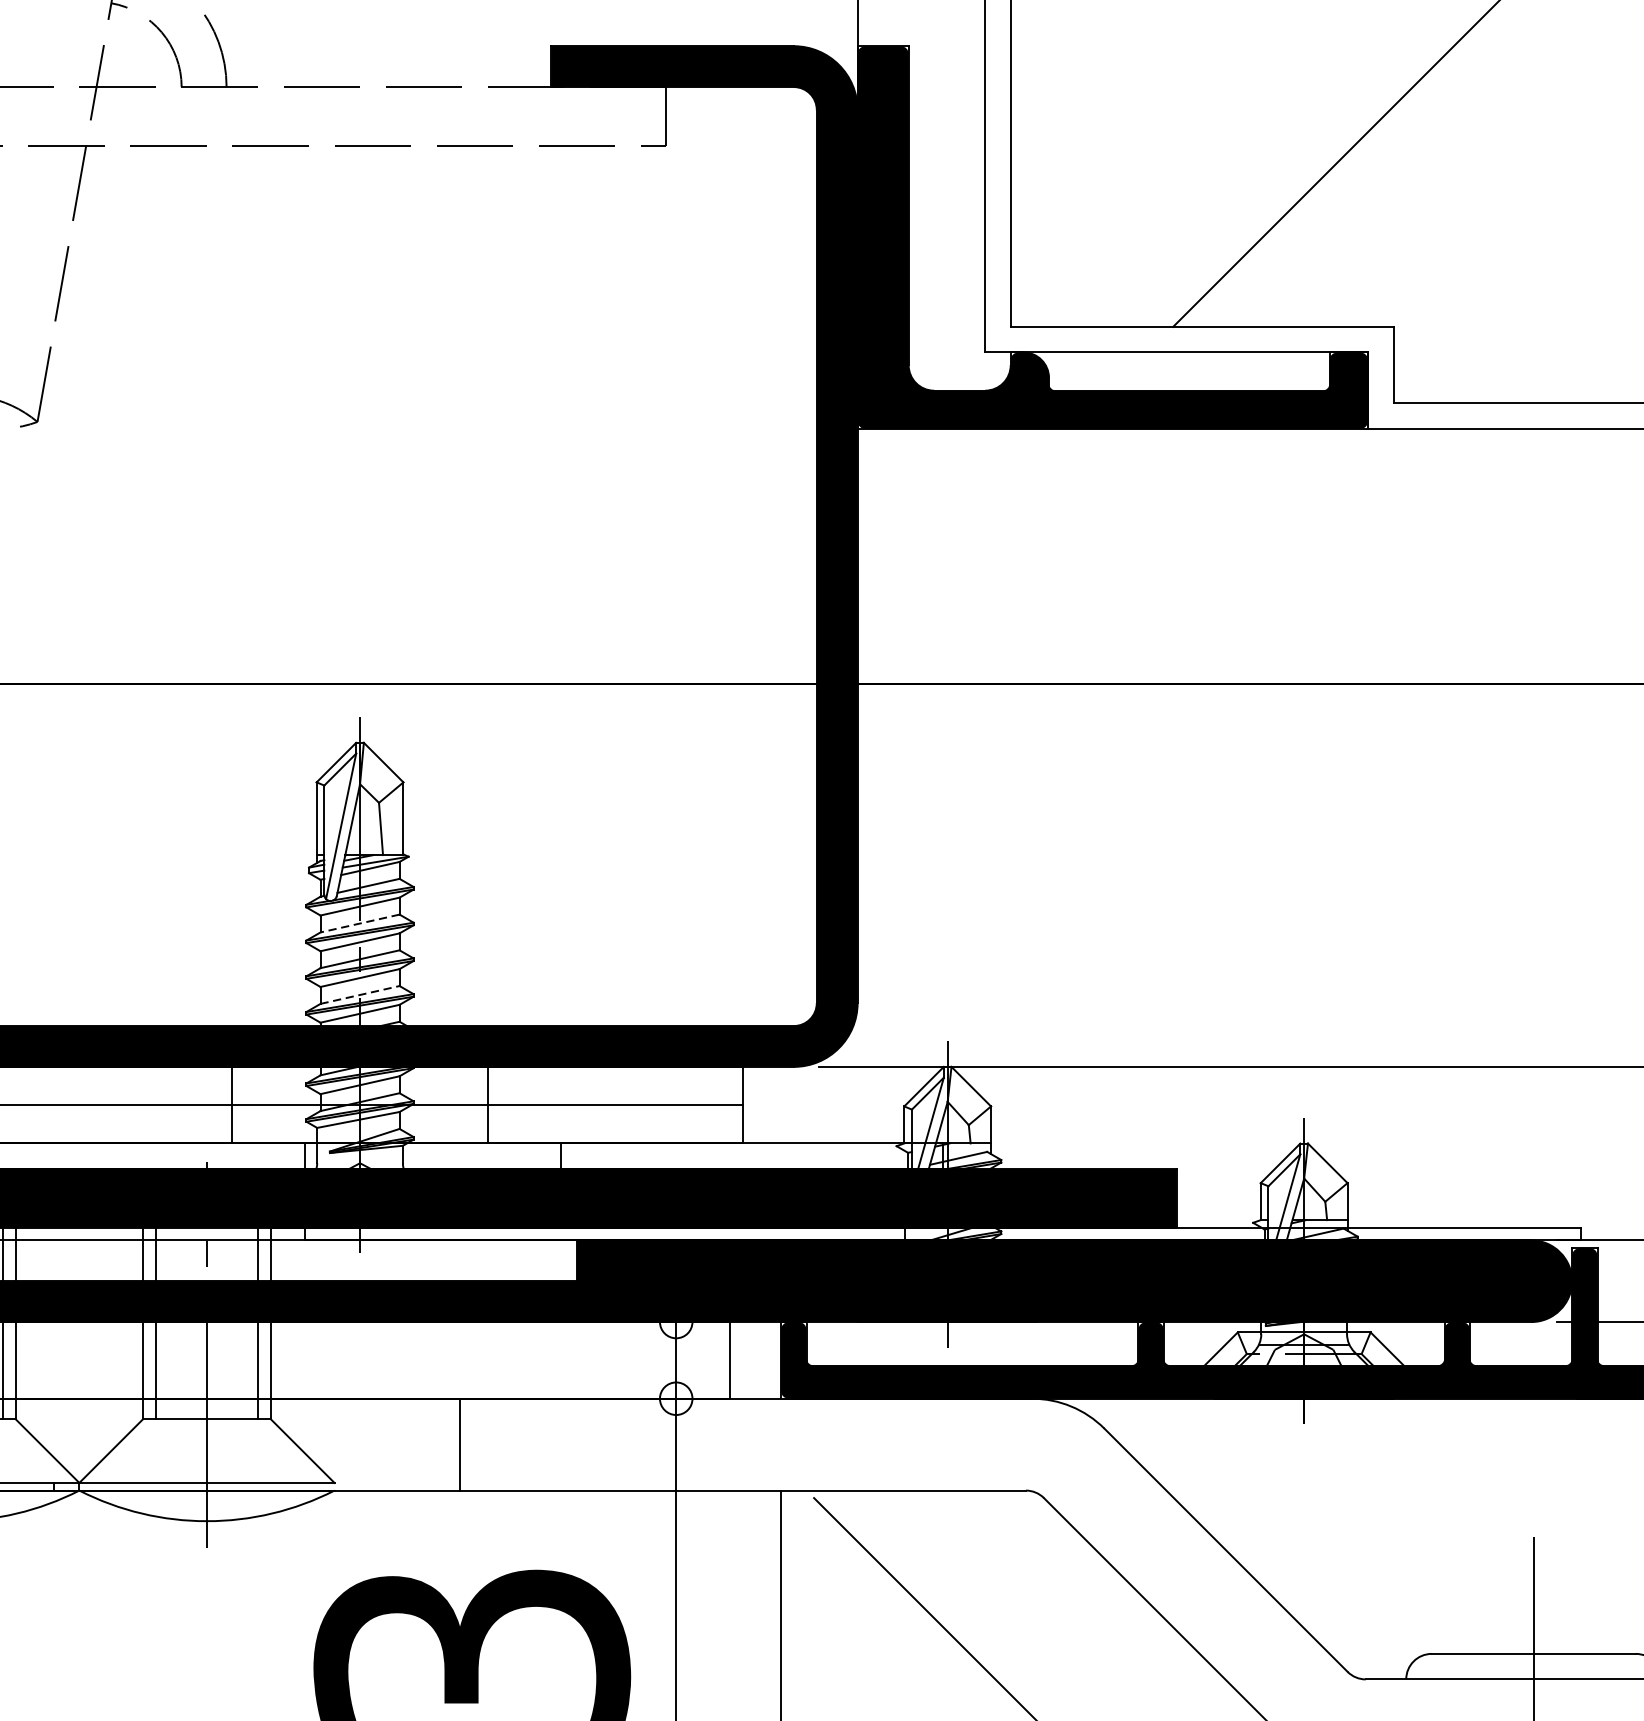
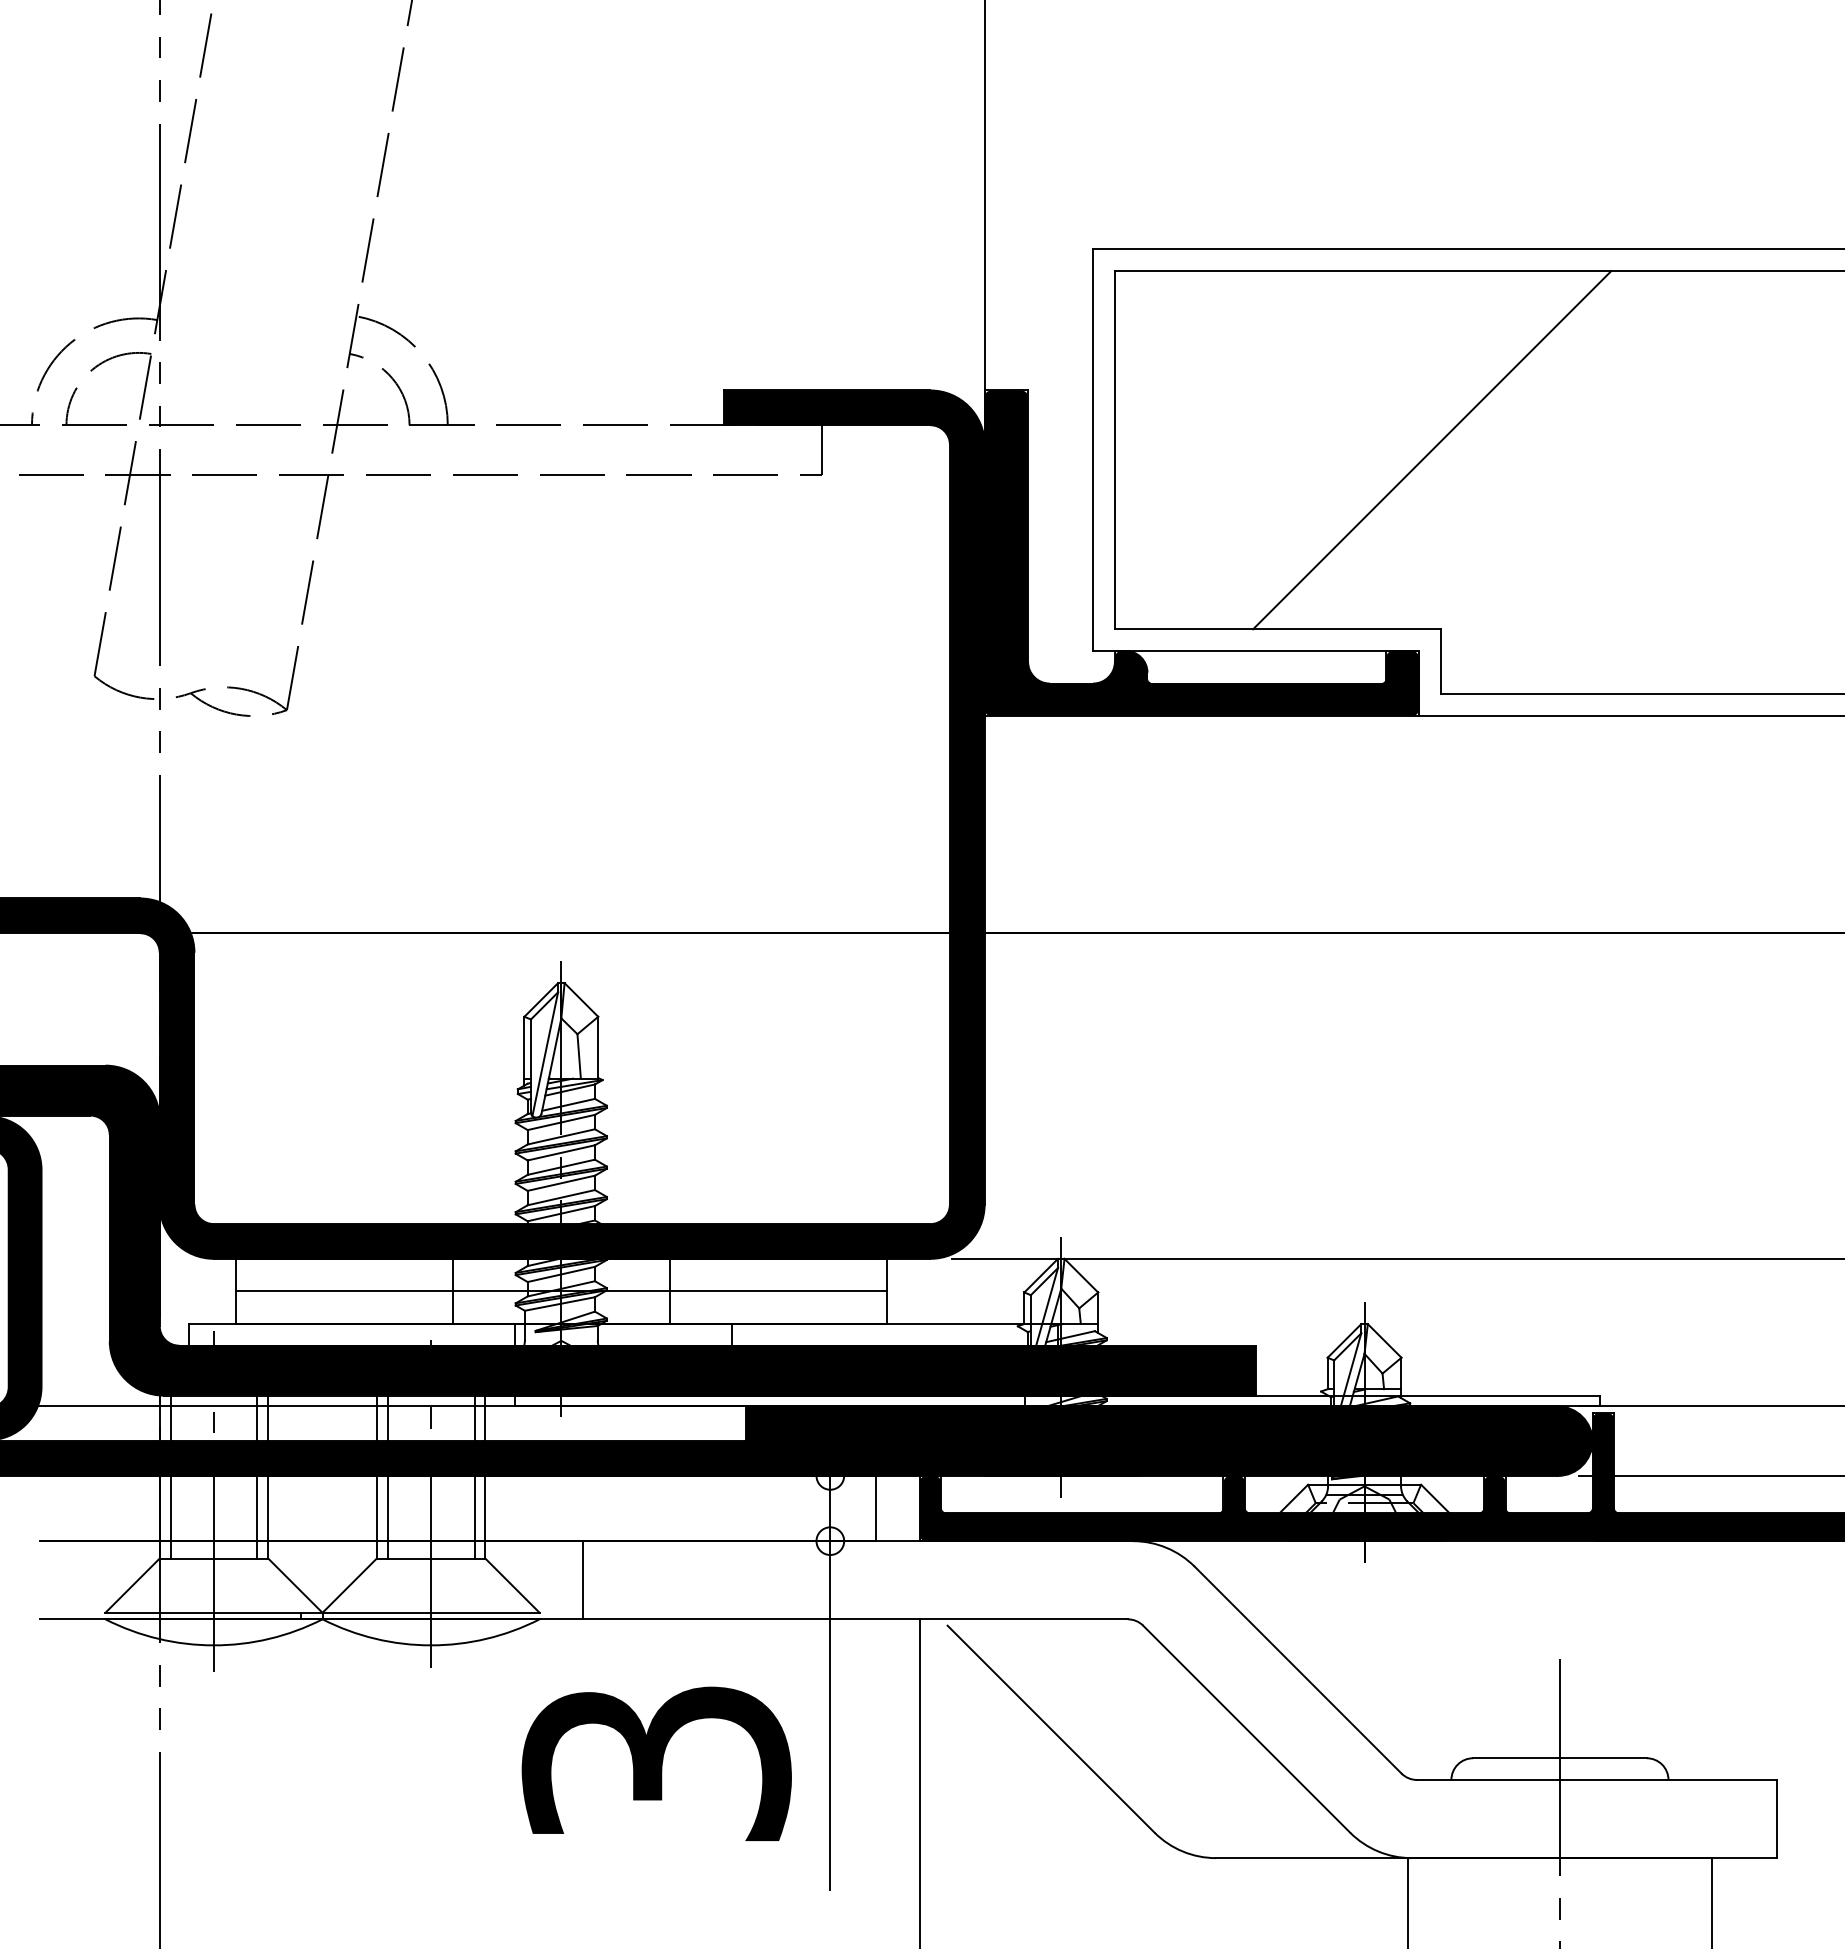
line: (359, 924) -> (560, 1137), dashed -> solid
line: (360, 994) -> (561, 1197), dashed -> solid
line: (460, 1444) -> (583, 1580), moved

